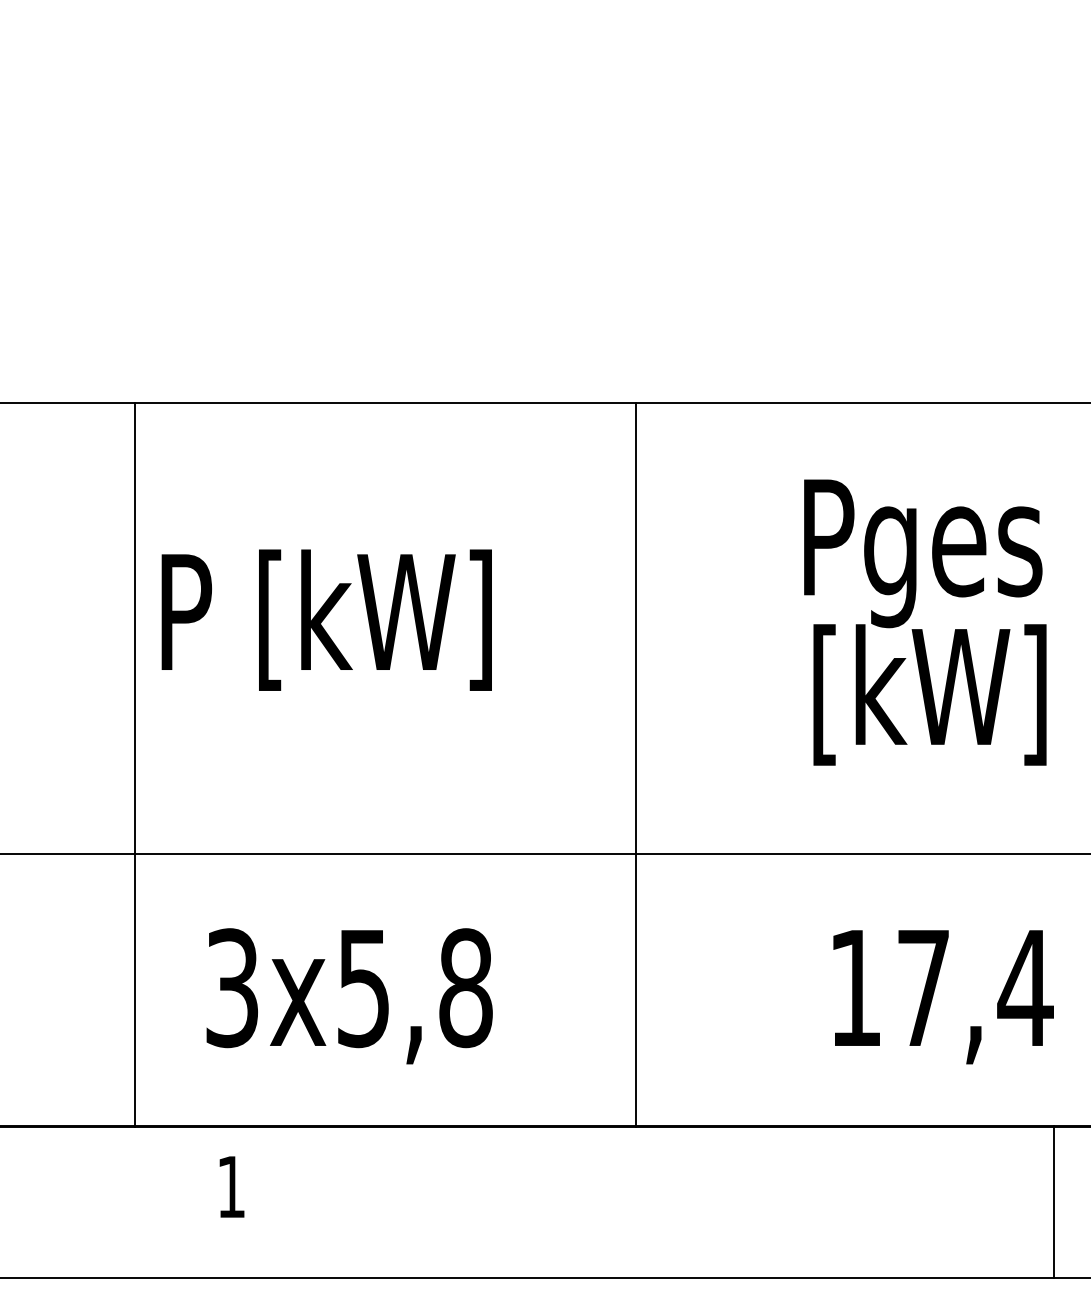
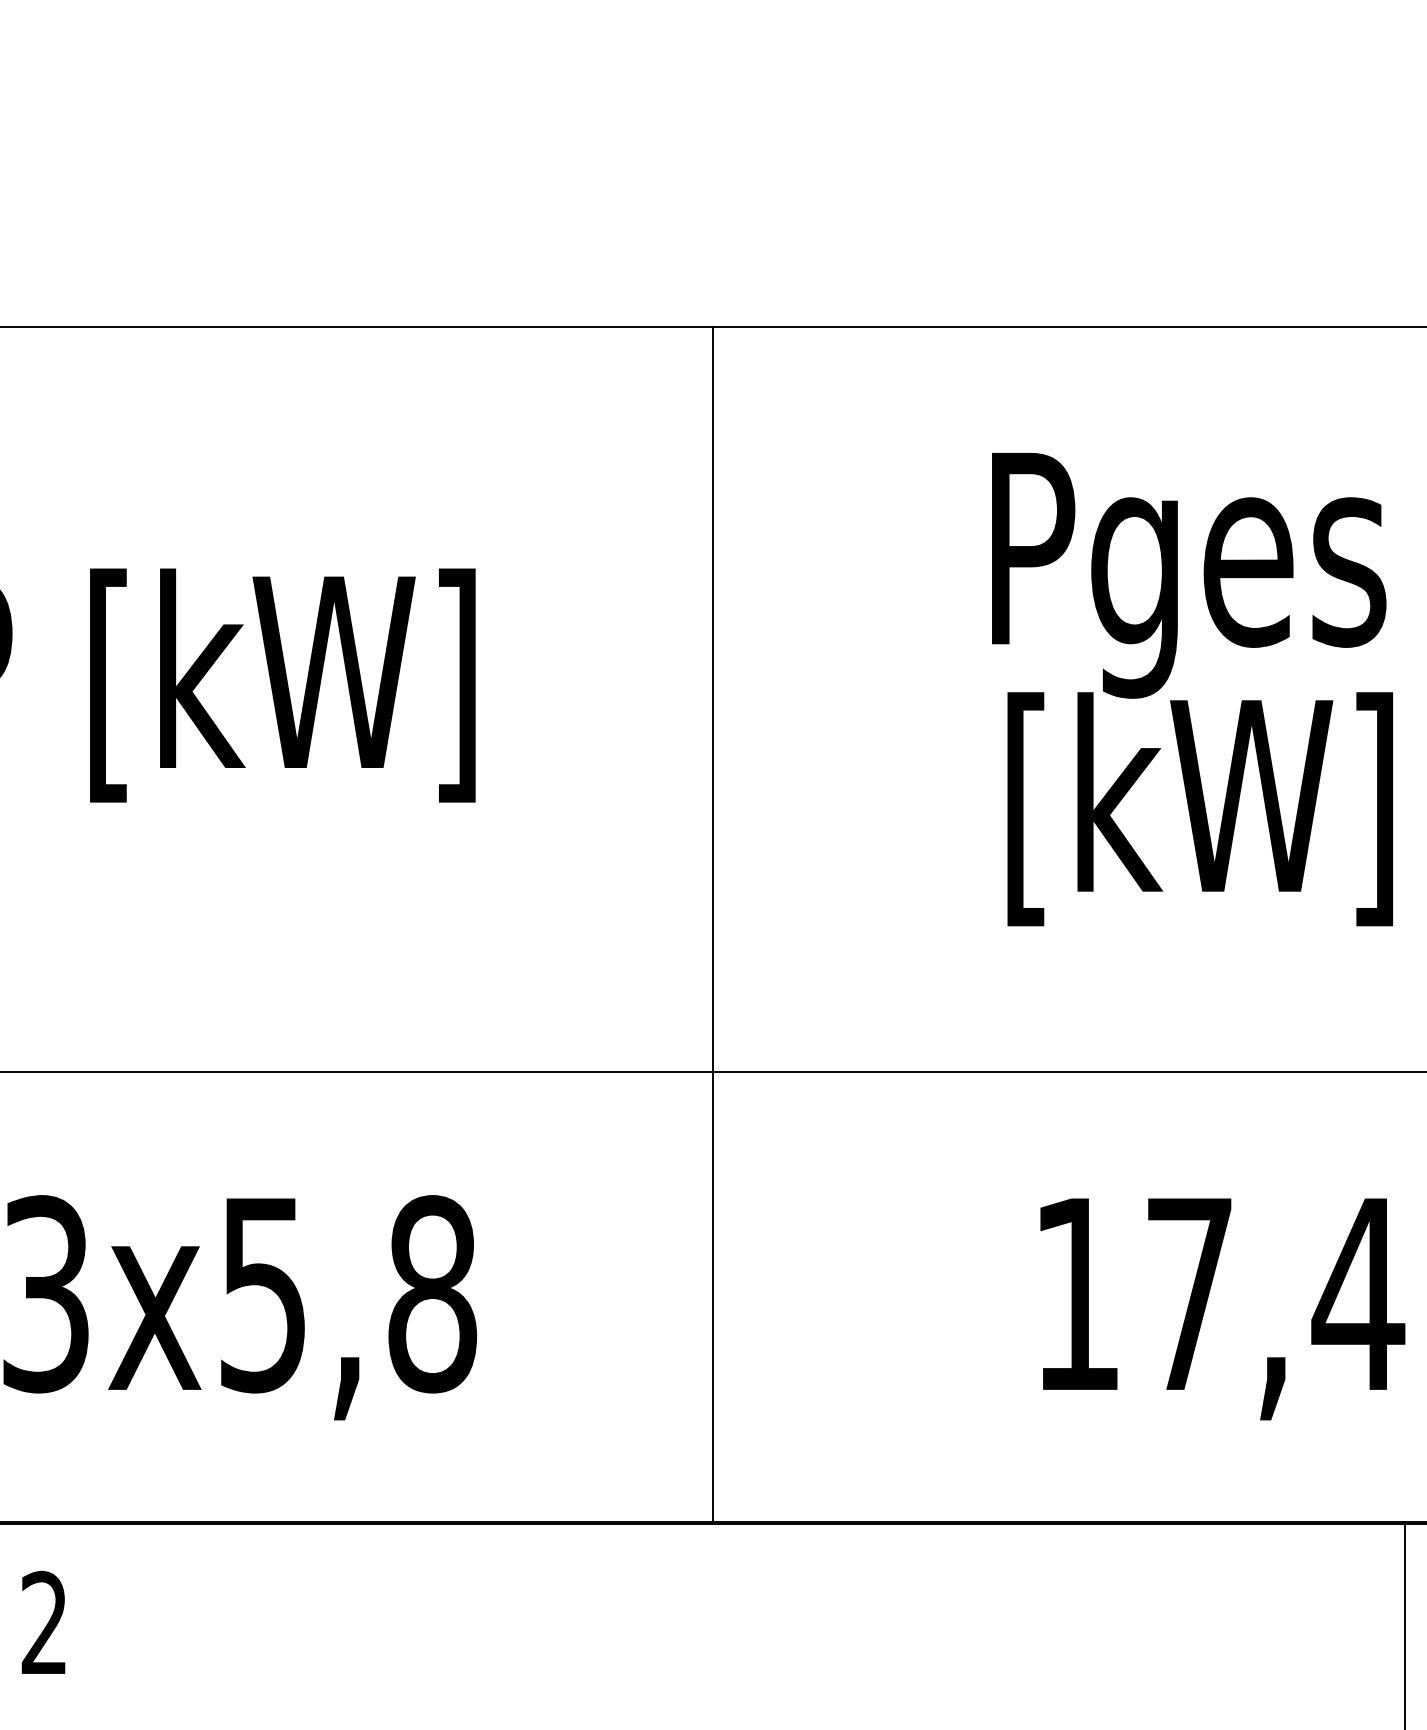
text: (230, 1186) -> (43, 1622), 1 -> 2

